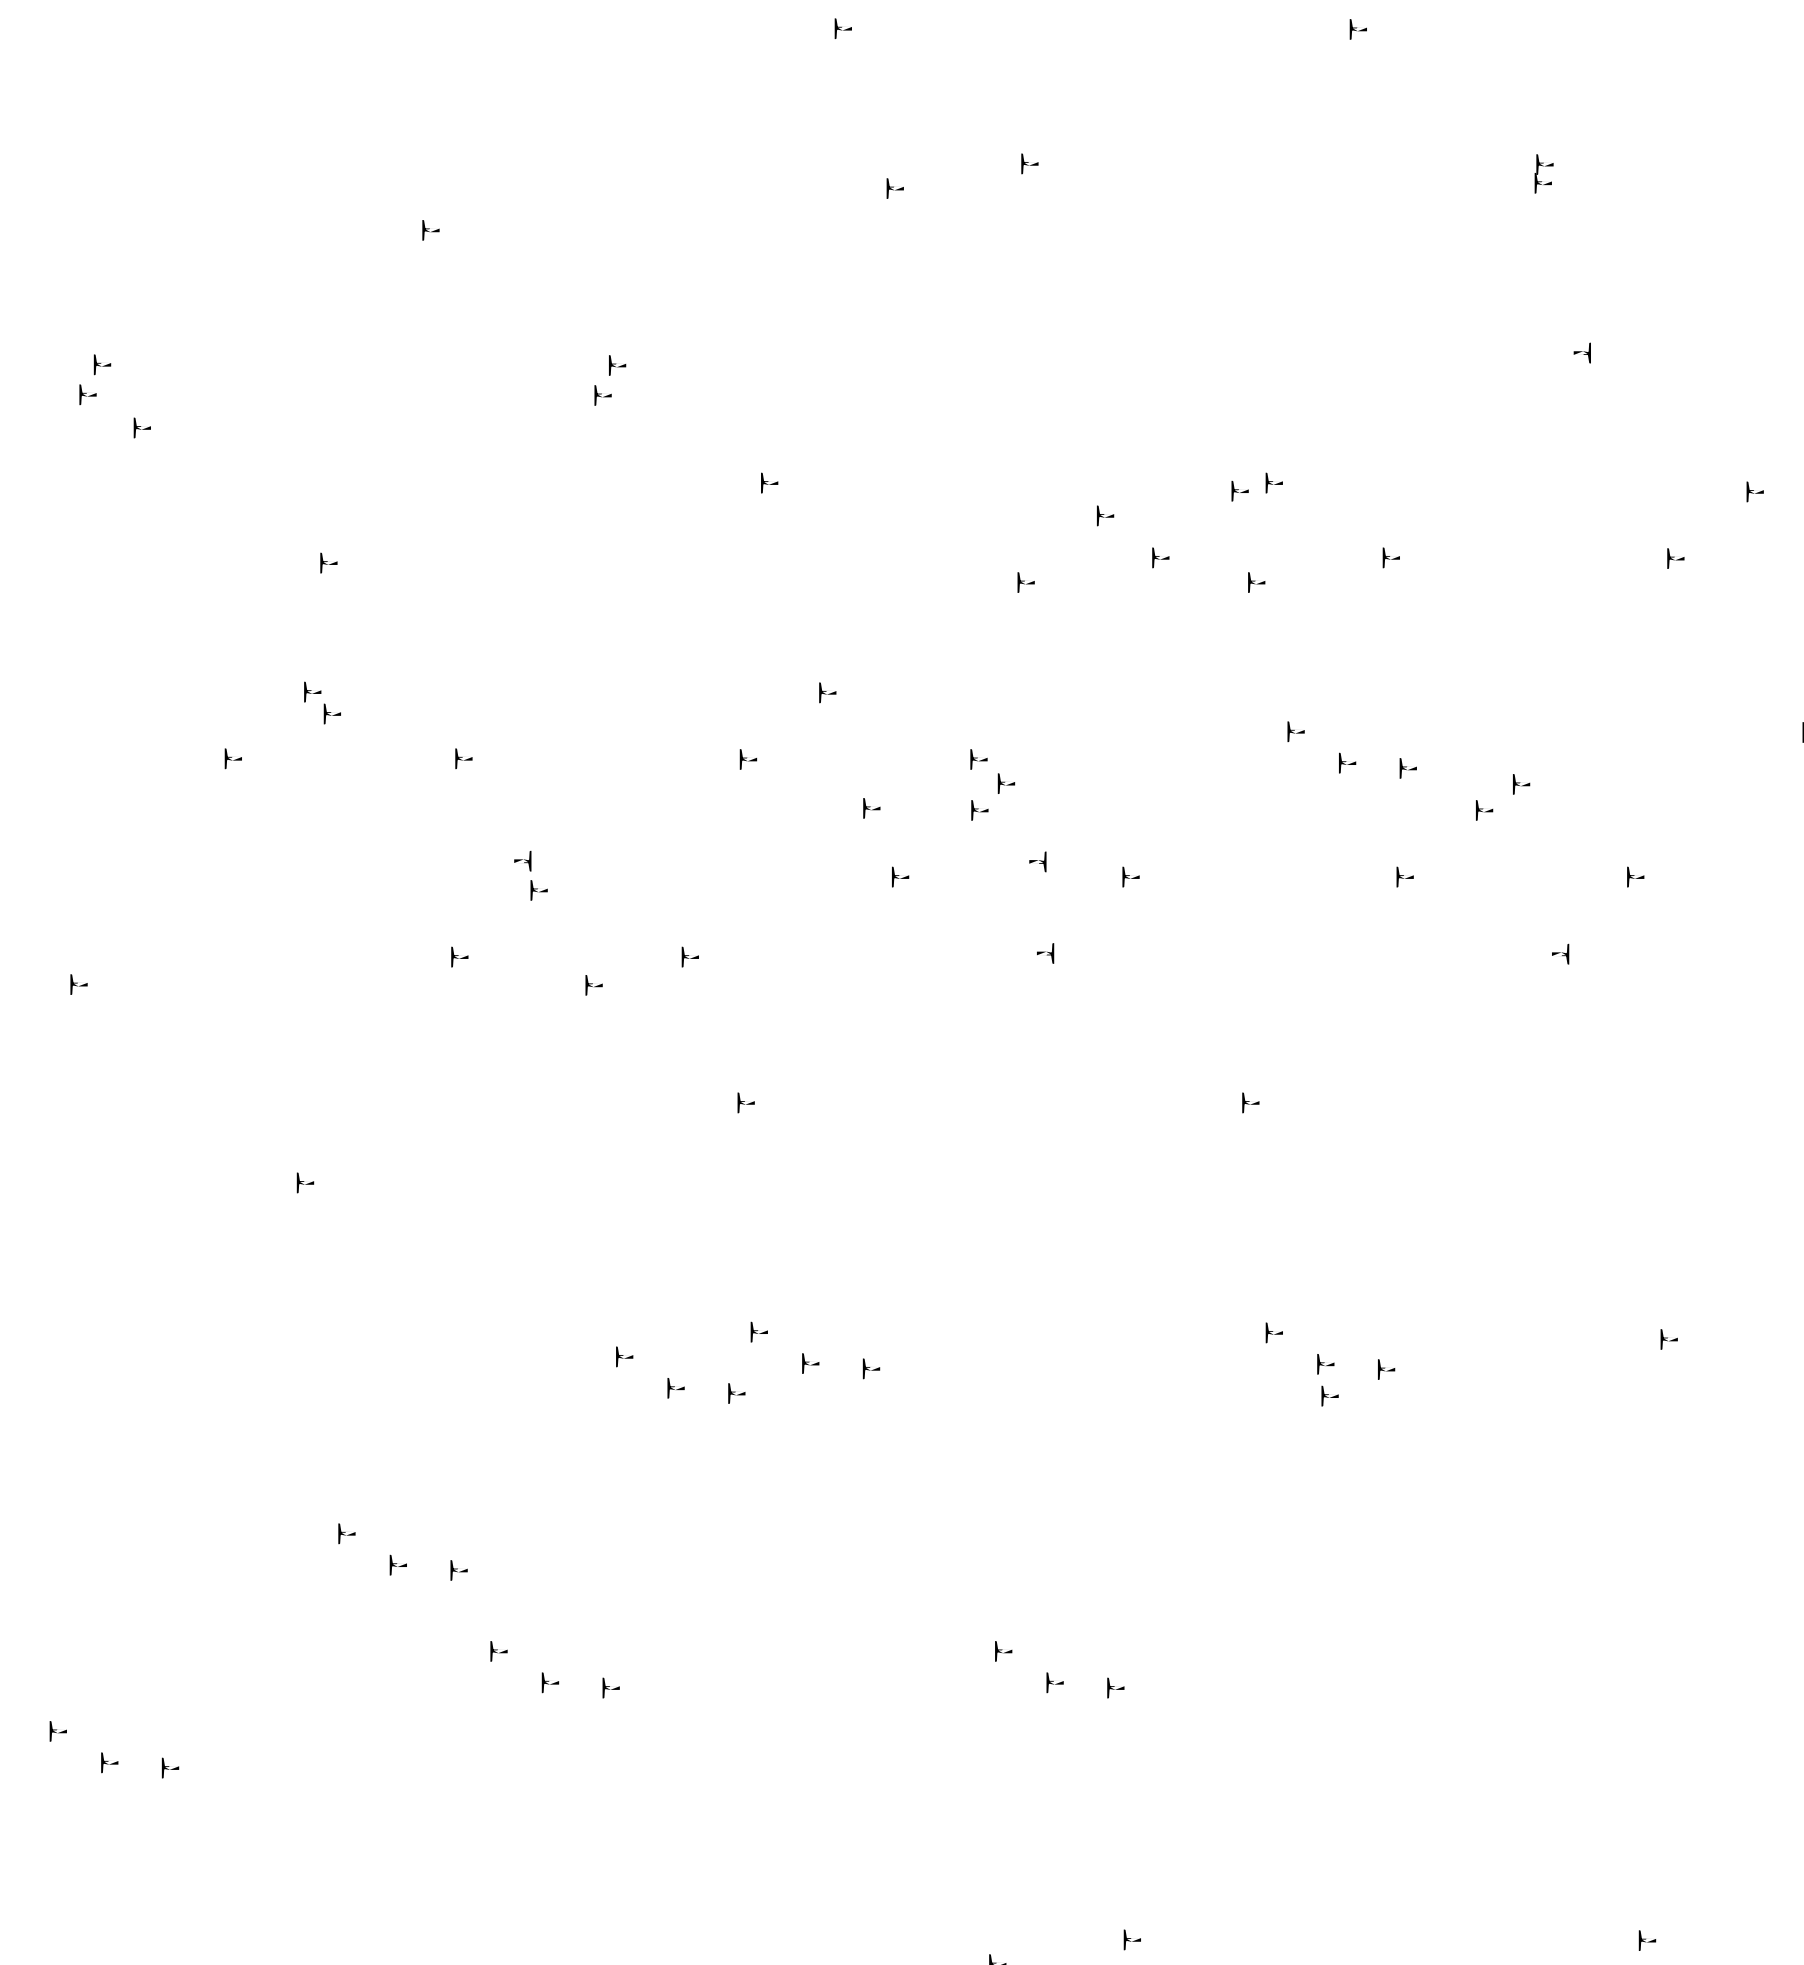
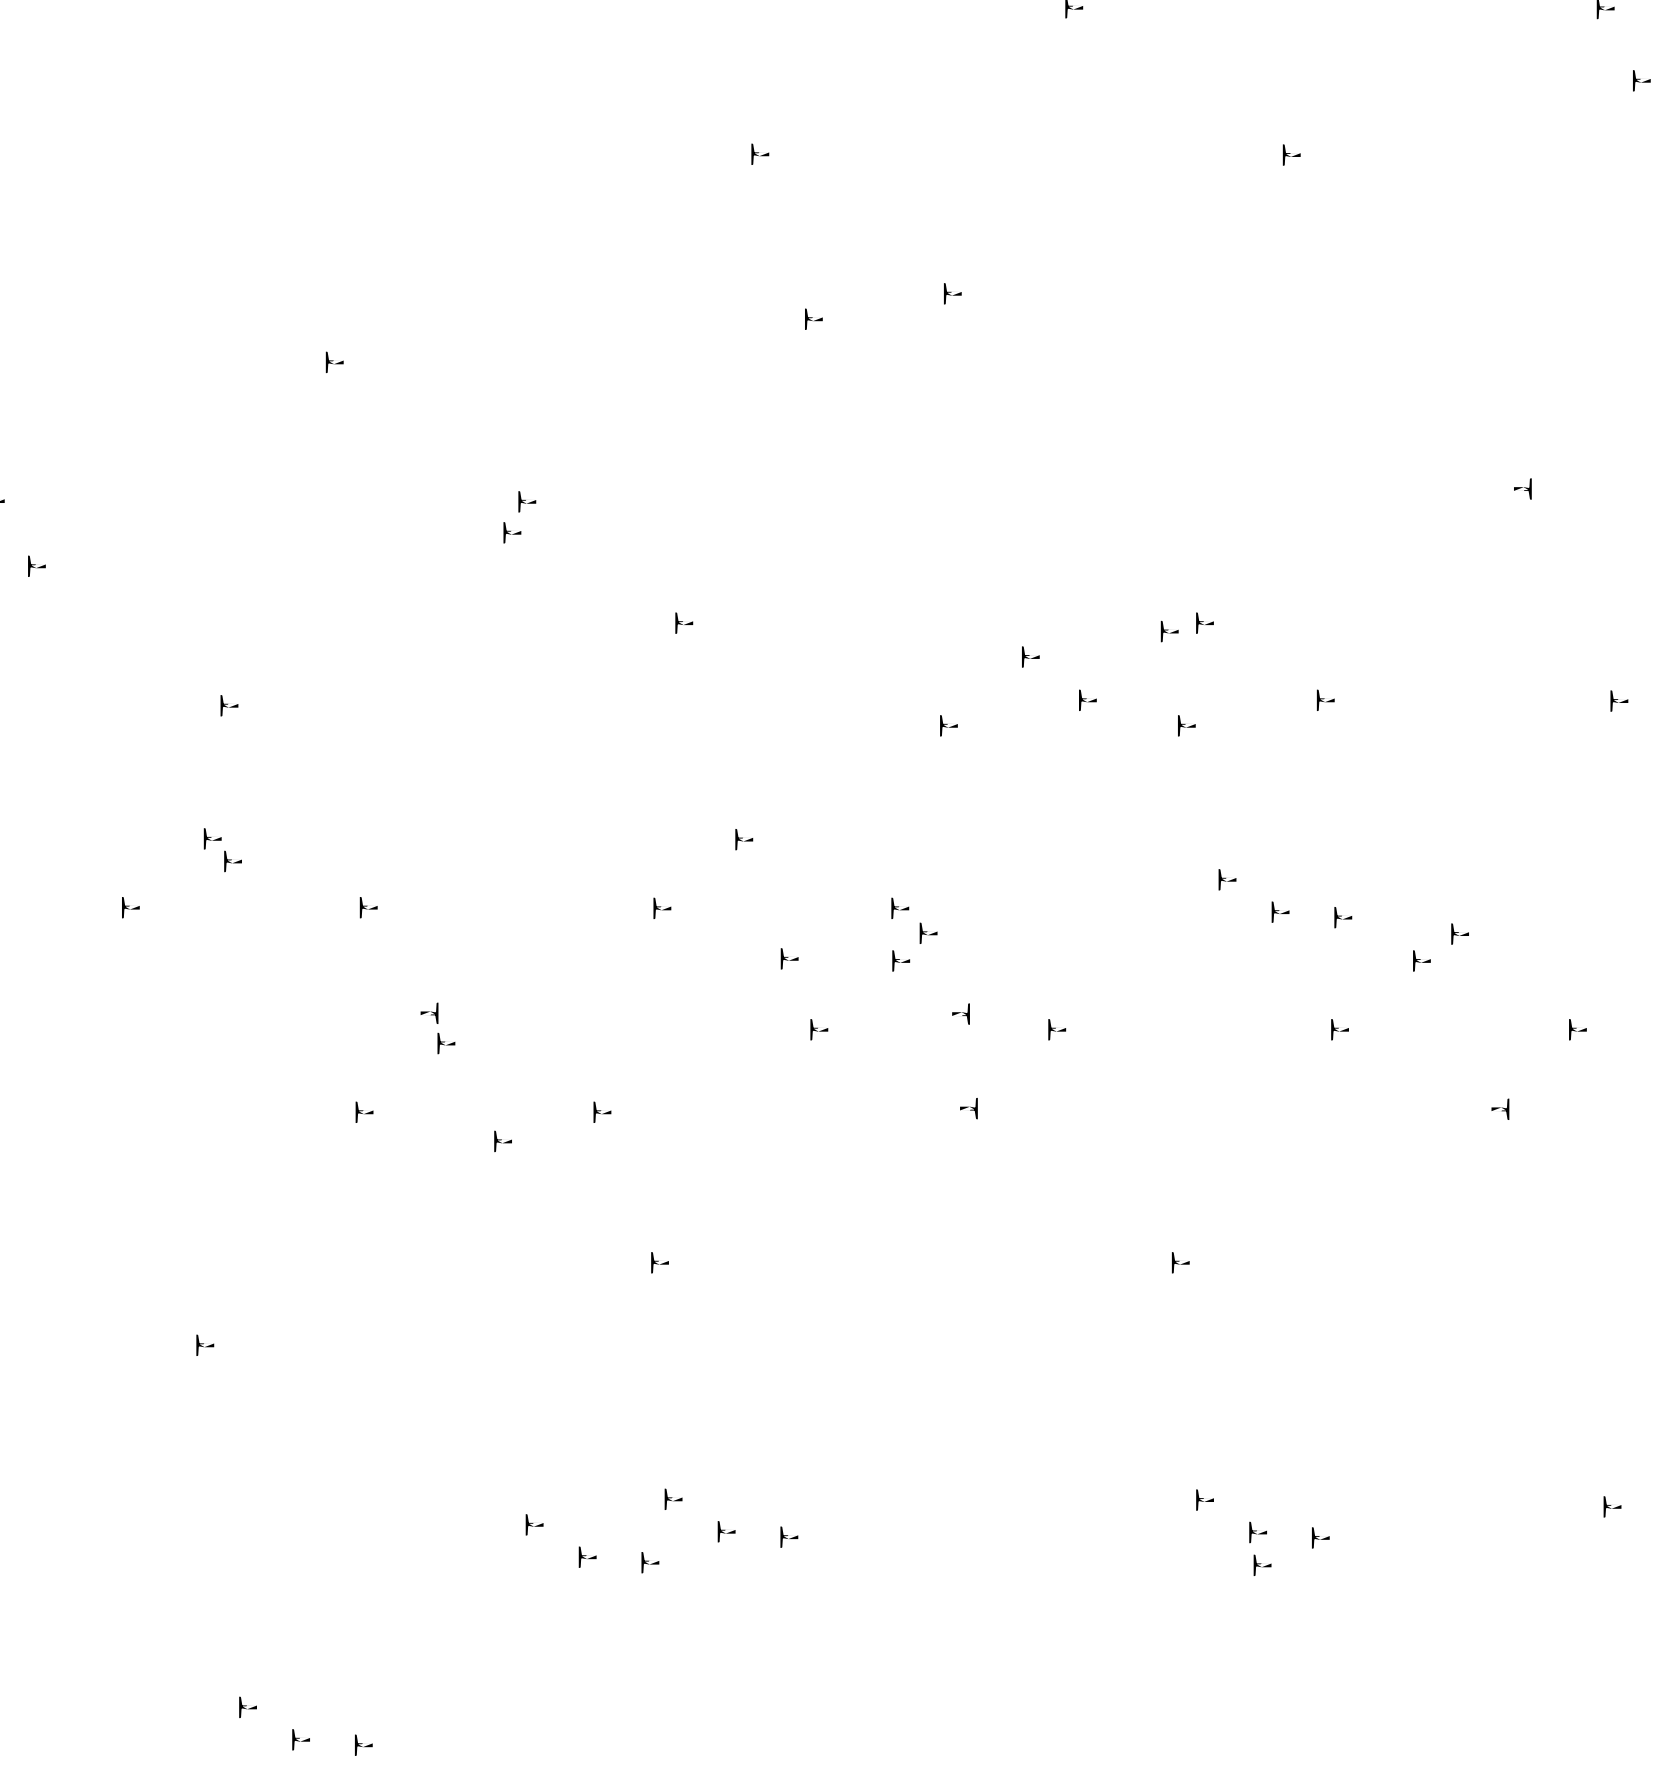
part: (1543, 173) -> (1482, 303), removed

